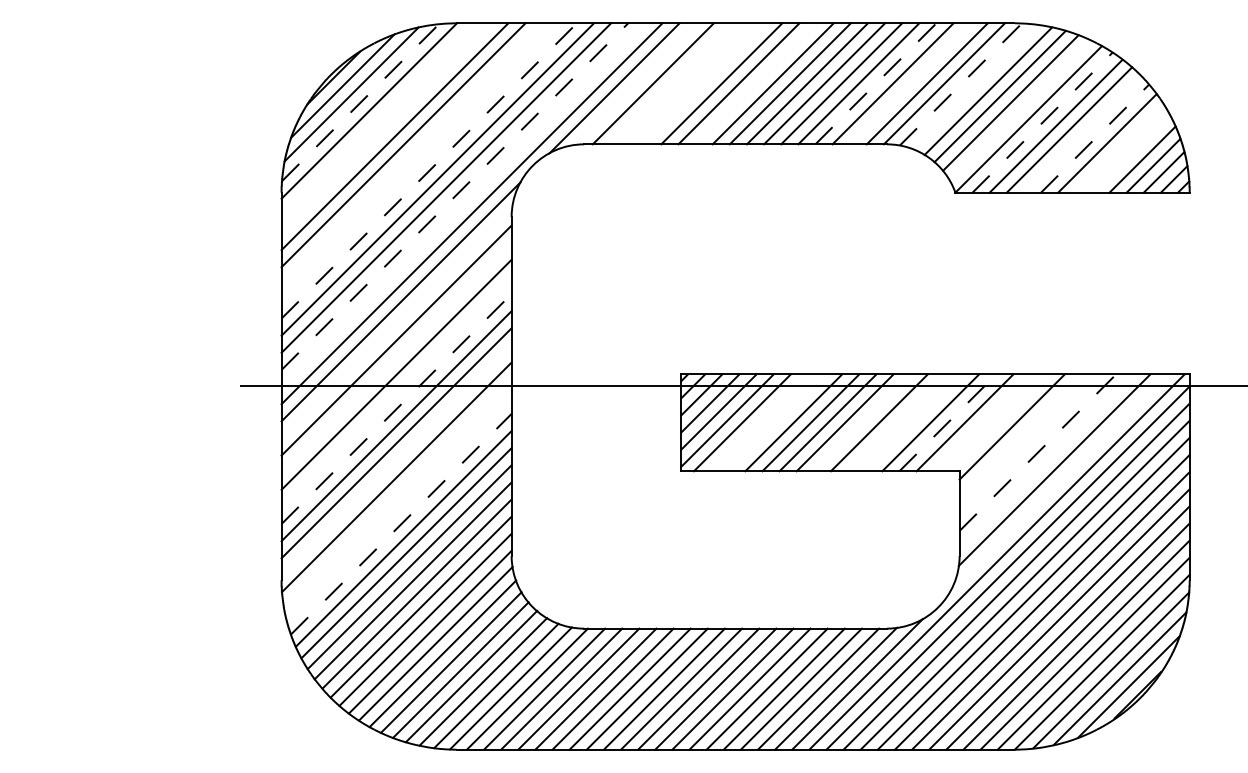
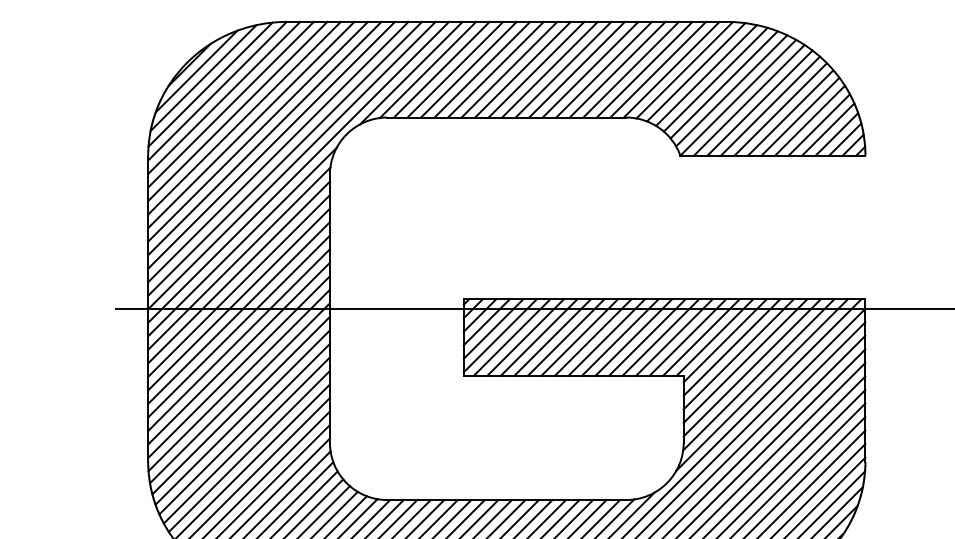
line: (670, 83) -> (455, 69), added
line: (687, 83) -> (468, 69), added
line: (704, 83) -> (482, 69), added
line: (755, 83) -> (522, 69), added
line: (875, 83) -> (617, 69), dashed -> solid
line: (909, 83) -> (644, 69), added
line: (635, 84) -> (427, 70), added
line: (961, 84) -> (685, 70), dashed -> solid
line: (975, 86) -> (696, 71), added
line: (360, 102) -> (210, 84), dashed -> solid
line: (1020, 110) -> (731, 90), added
line: (377, 119) -> (223, 97), added
line: (1042, 122) -> (749, 100), dashed -> solid
line: (386, 127) -> (231, 104), added
line: (1081, 133) -> (779, 108), added
line: (1095, 138) -> (791, 112), dashed -> solid
line: (1119, 148) -> (809, 120), added
line: (411, 153) -> (250, 124), added
line: (1131, 153) -> (819, 124), added
line: (420, 162) -> (257, 131), added
line: (429, 170) -> (265, 138), dashed -> solid
line: (455, 196) -> (285, 158), dashed -> solid
line: (463, 205) -> (291, 165), added
line: (396, 322) -> (238, 258), added
line: (396, 357) -> (238, 285), added
line: (396, 391) -> (238, 312), added
line: (396, 409) -> (238, 326), dashed -> solid
line: (759, 422) -> (525, 337), added
line: (776, 422) -> (539, 337), added
line: (861, 422) -> (606, 337), added
line: (896, 422) -> (633, 337), added
line: (913, 422) -> (647, 337), added
line: (948, 422) -> (674, 337), dashed -> solid
line: (981, 422) -> (701, 337), added
line: (998, 422) -> (714, 337), added
line: (1020, 435) -> (731, 347), added
line: (1029, 443) -> (738, 353), added
line: (1037, 452) -> (745, 360), dashed -> solid
line: (396, 460) -> (238, 367), added
line: (1046, 461) -> (752, 368), added
line: (1058, 482) -> (761, 384), added
line: (397, 493) -> (239, 393), added
line: (399, 508) -> (241, 405), added
line: (401, 524) -> (242, 417), dashed -> solid

